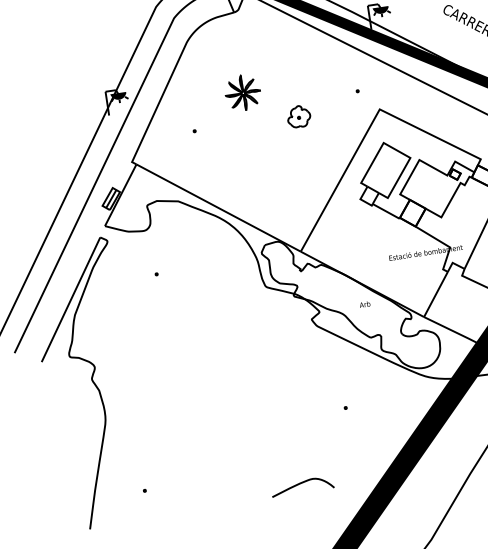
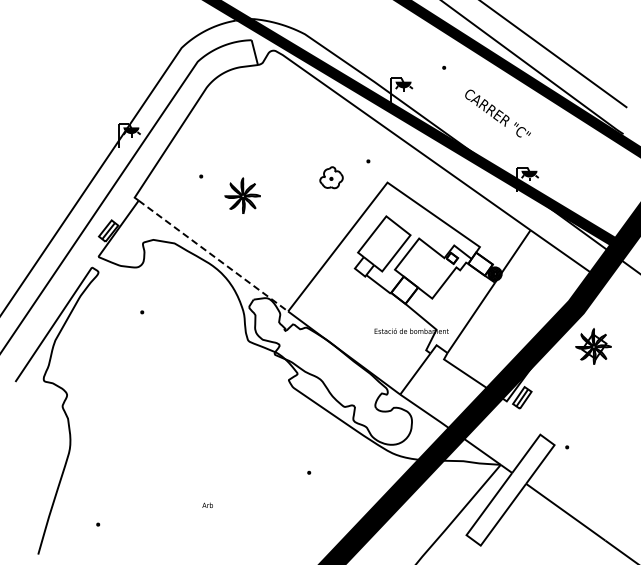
part: (242, 92) -> (242, 195), moved
part: (298, 116) -> (331, 177), moved
line: (218, 208) -> (213, 256), solid -> dashed
text: (364, 303) -> (207, 504), moved
curve: (301, 484) -> (254, 541), removed

